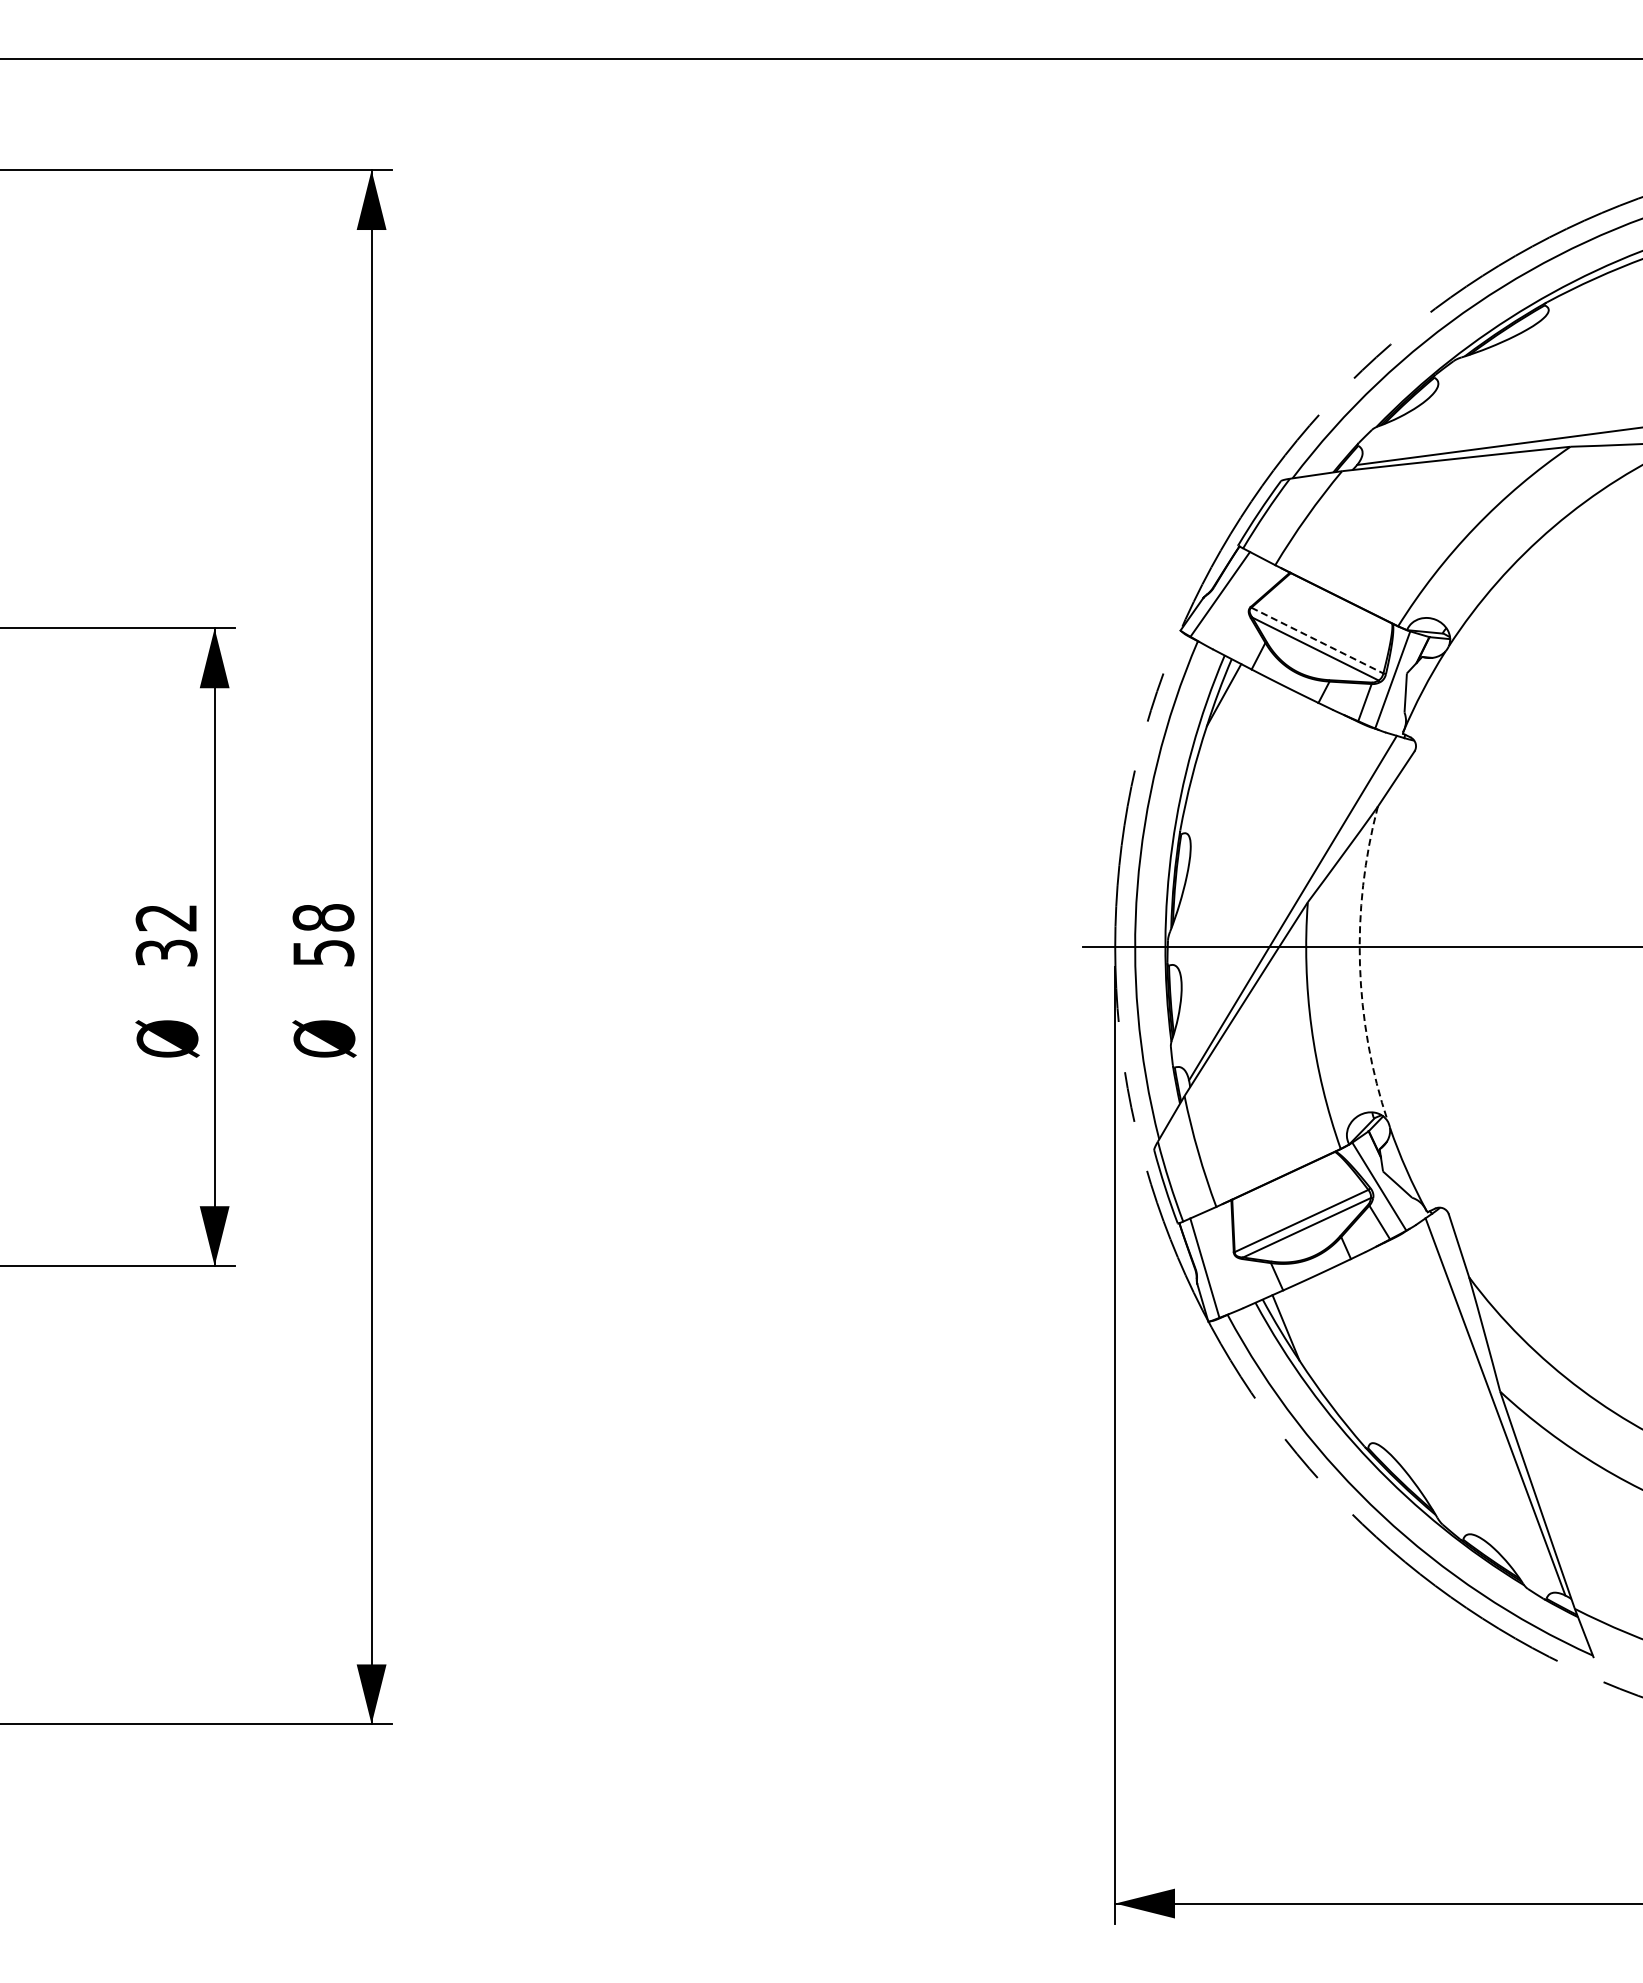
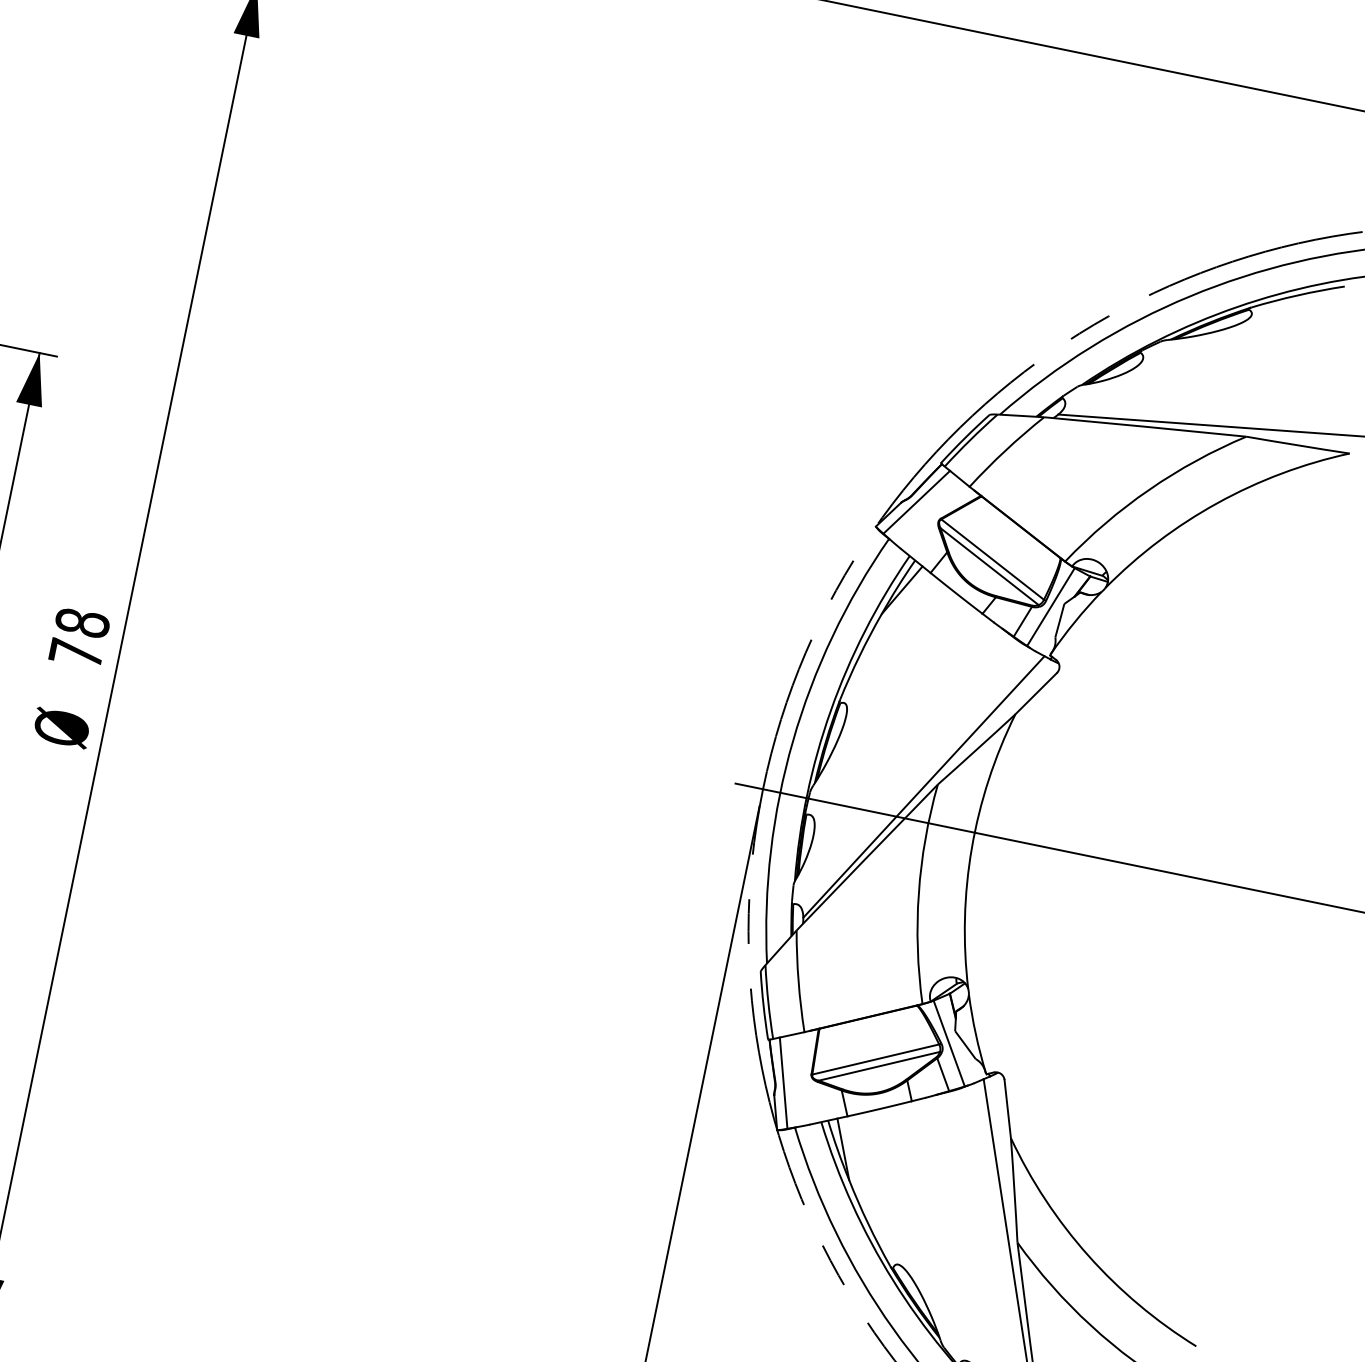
line: (1317, 640) -> (992, 559), dashed -> solid
text: (323, 953) -> (76, 653), 58 -> 78
arc: (1359, 965) -> (971, 848), dashed -> solid

